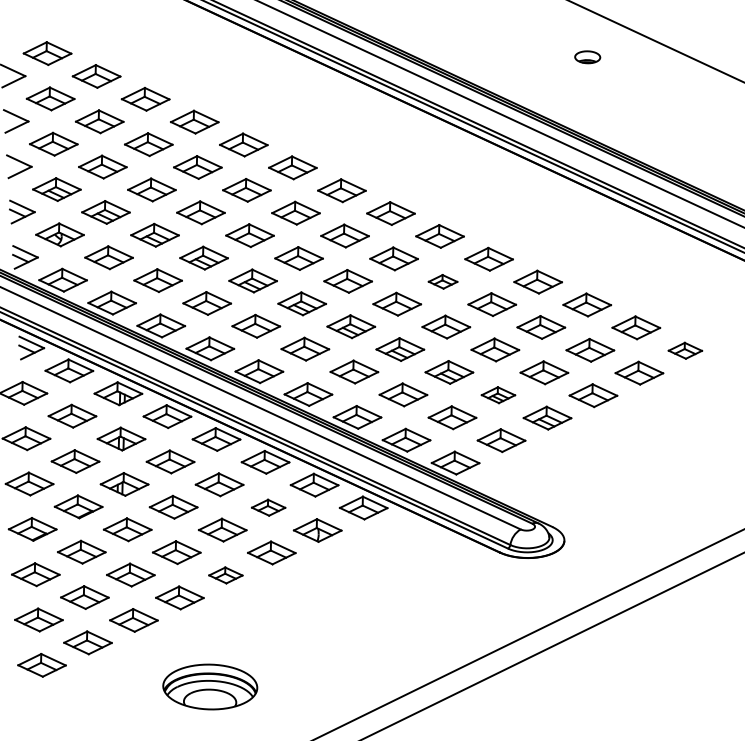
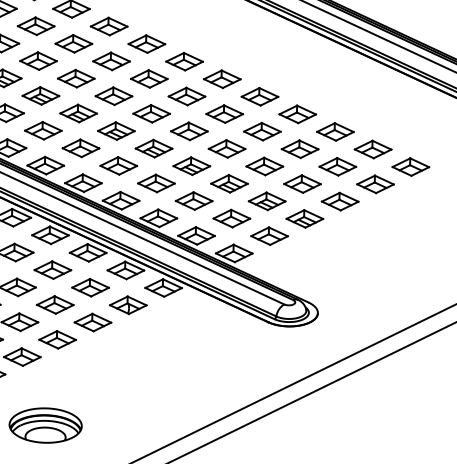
part: (442, 281) -> (224, 113), size x1.67
part: (685, 350) -> (410, 166), size x1.43
part: (498, 394) -> (267, 200), size x1.43
part: (268, 507) -> (90, 287), size x1.43
part: (225, 575) -> (57, 339), size x1.43

